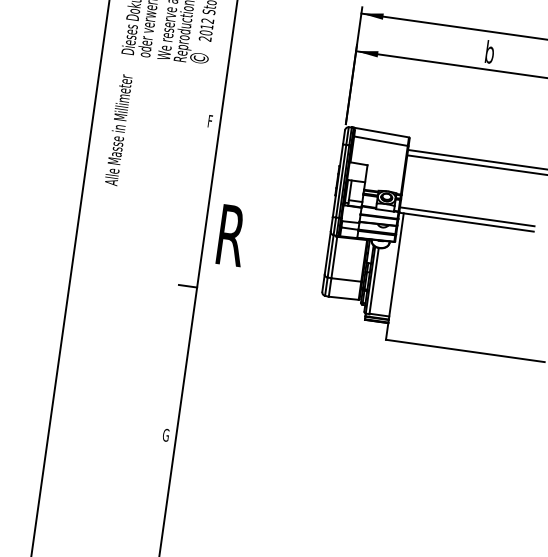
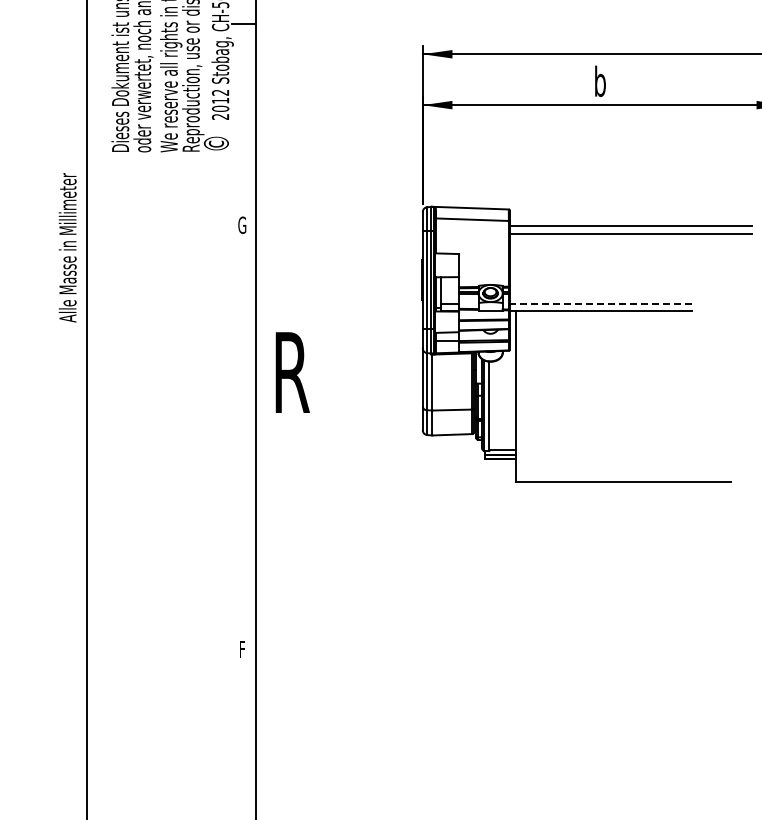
text: (210, 120) -> (242, 224), F -> G
text: (118, 129) -> (67, 247), moved
line: (467, 216) -> (600, 303), solid -> dashed
line: (187, 285) -> (243, 447), removed
text: (166, 435) -> (242, 649), G -> F

